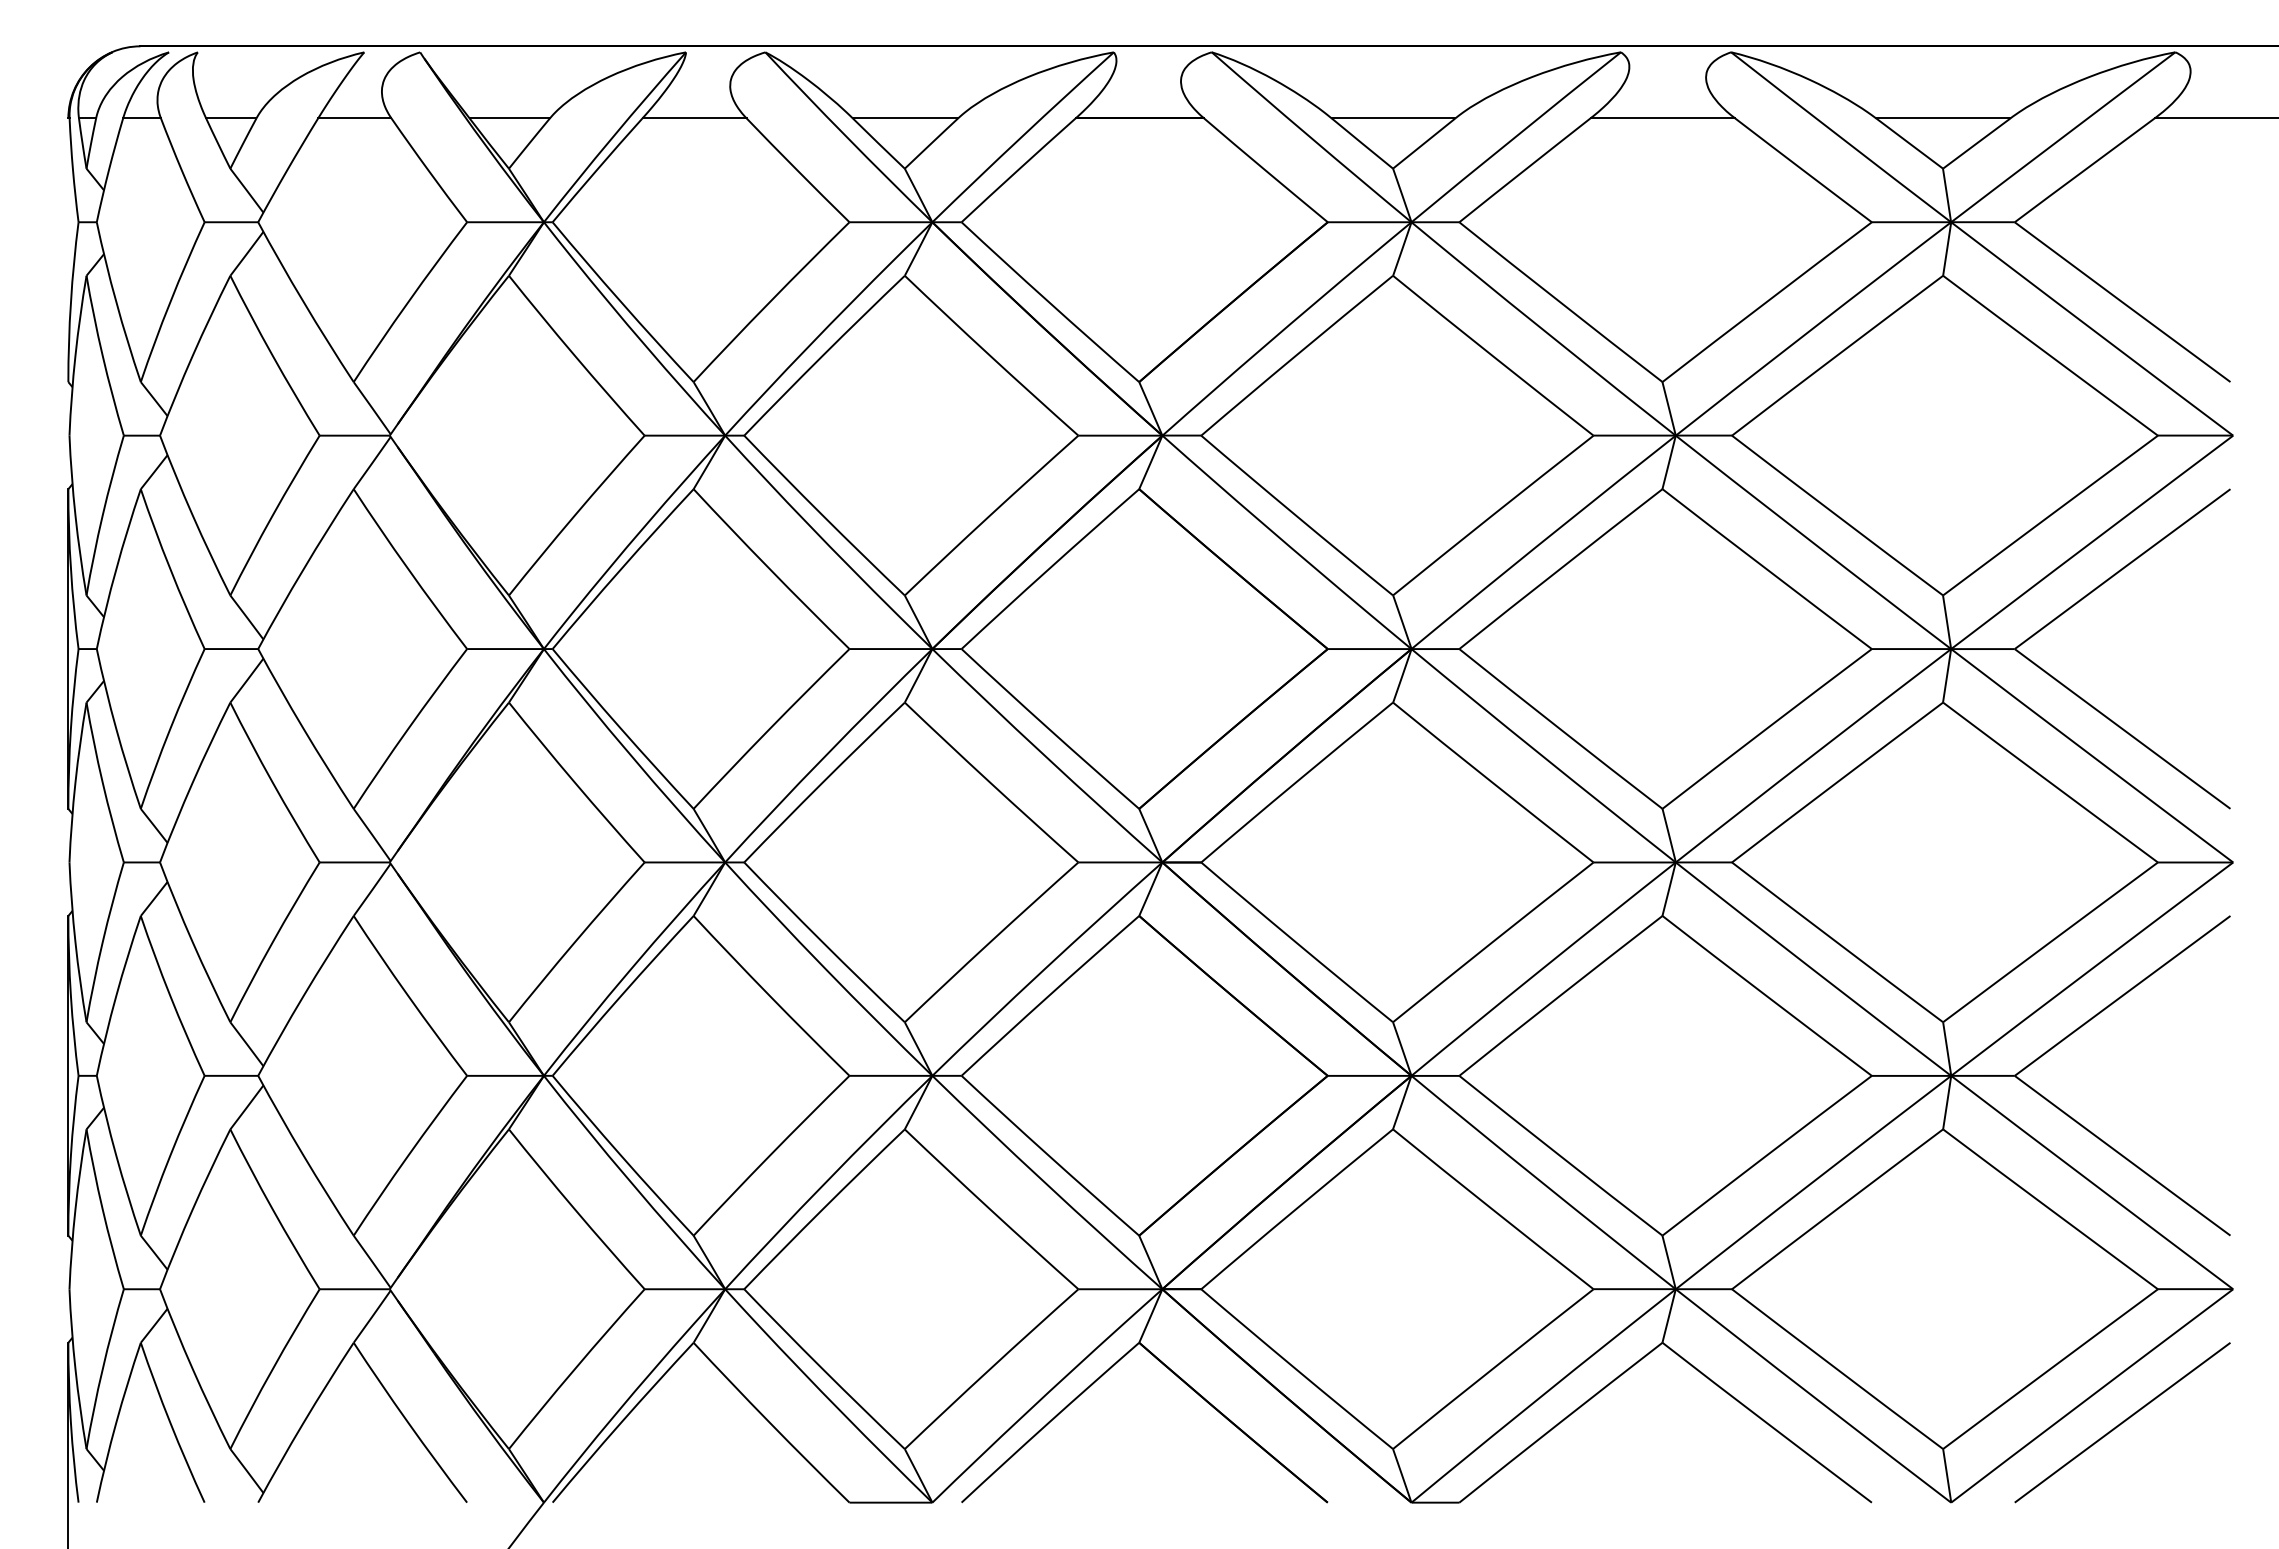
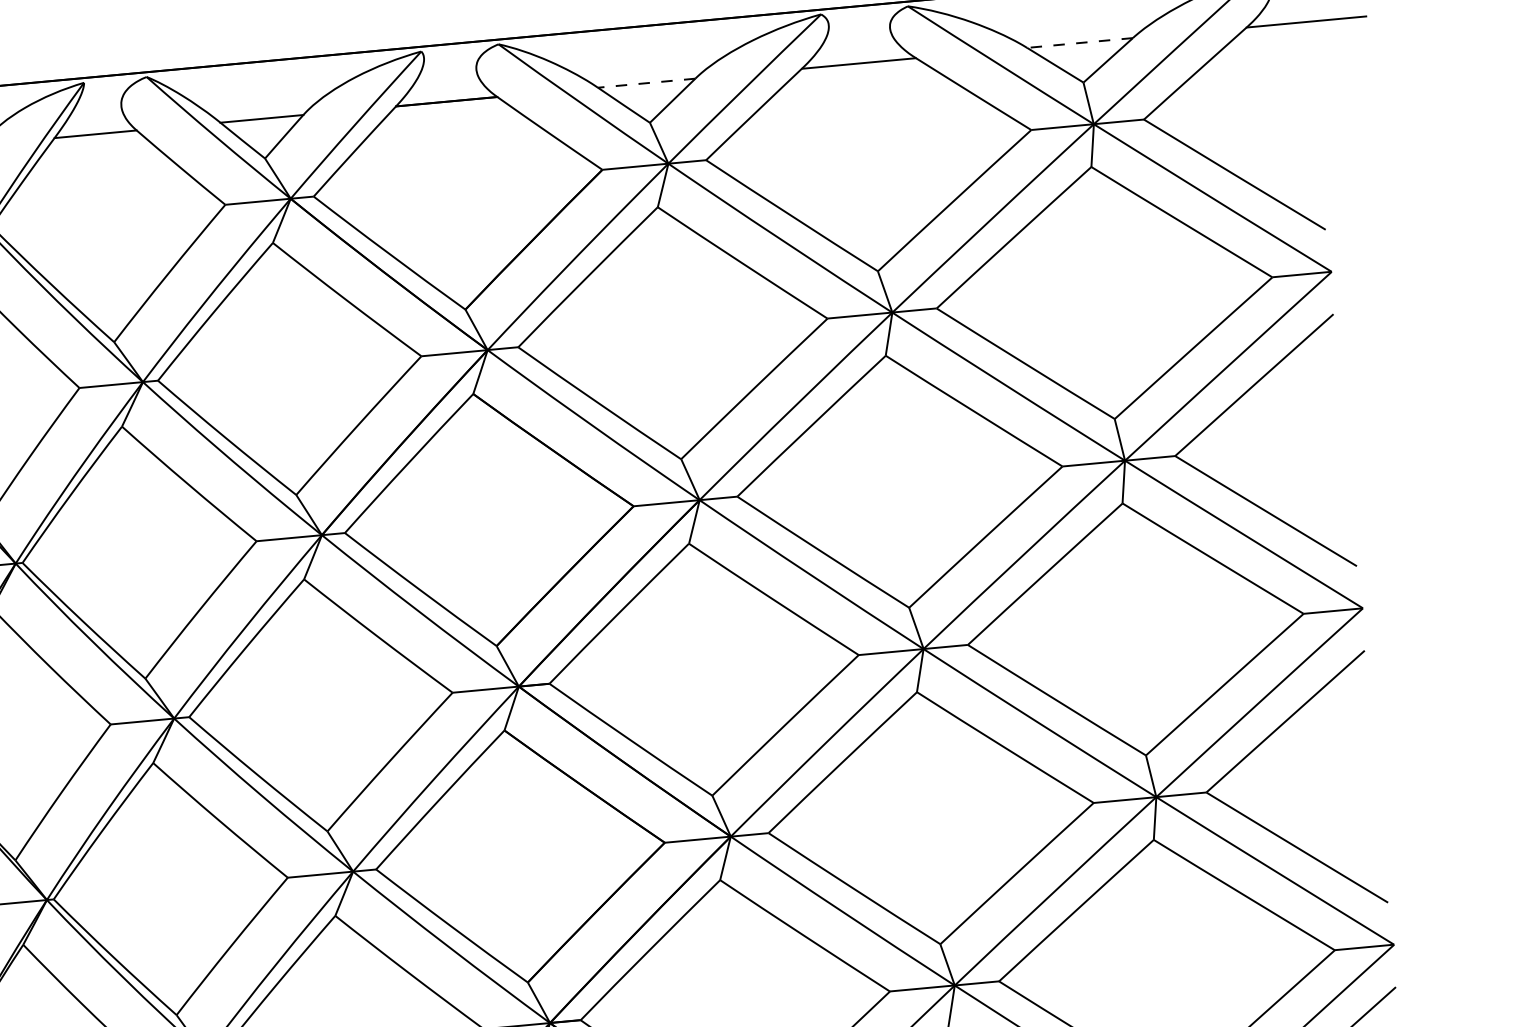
line: (1393, 118) -> (646, 83), solid -> dashed
line: (1942, 118) -> (1079, 43), solid -> dashed

